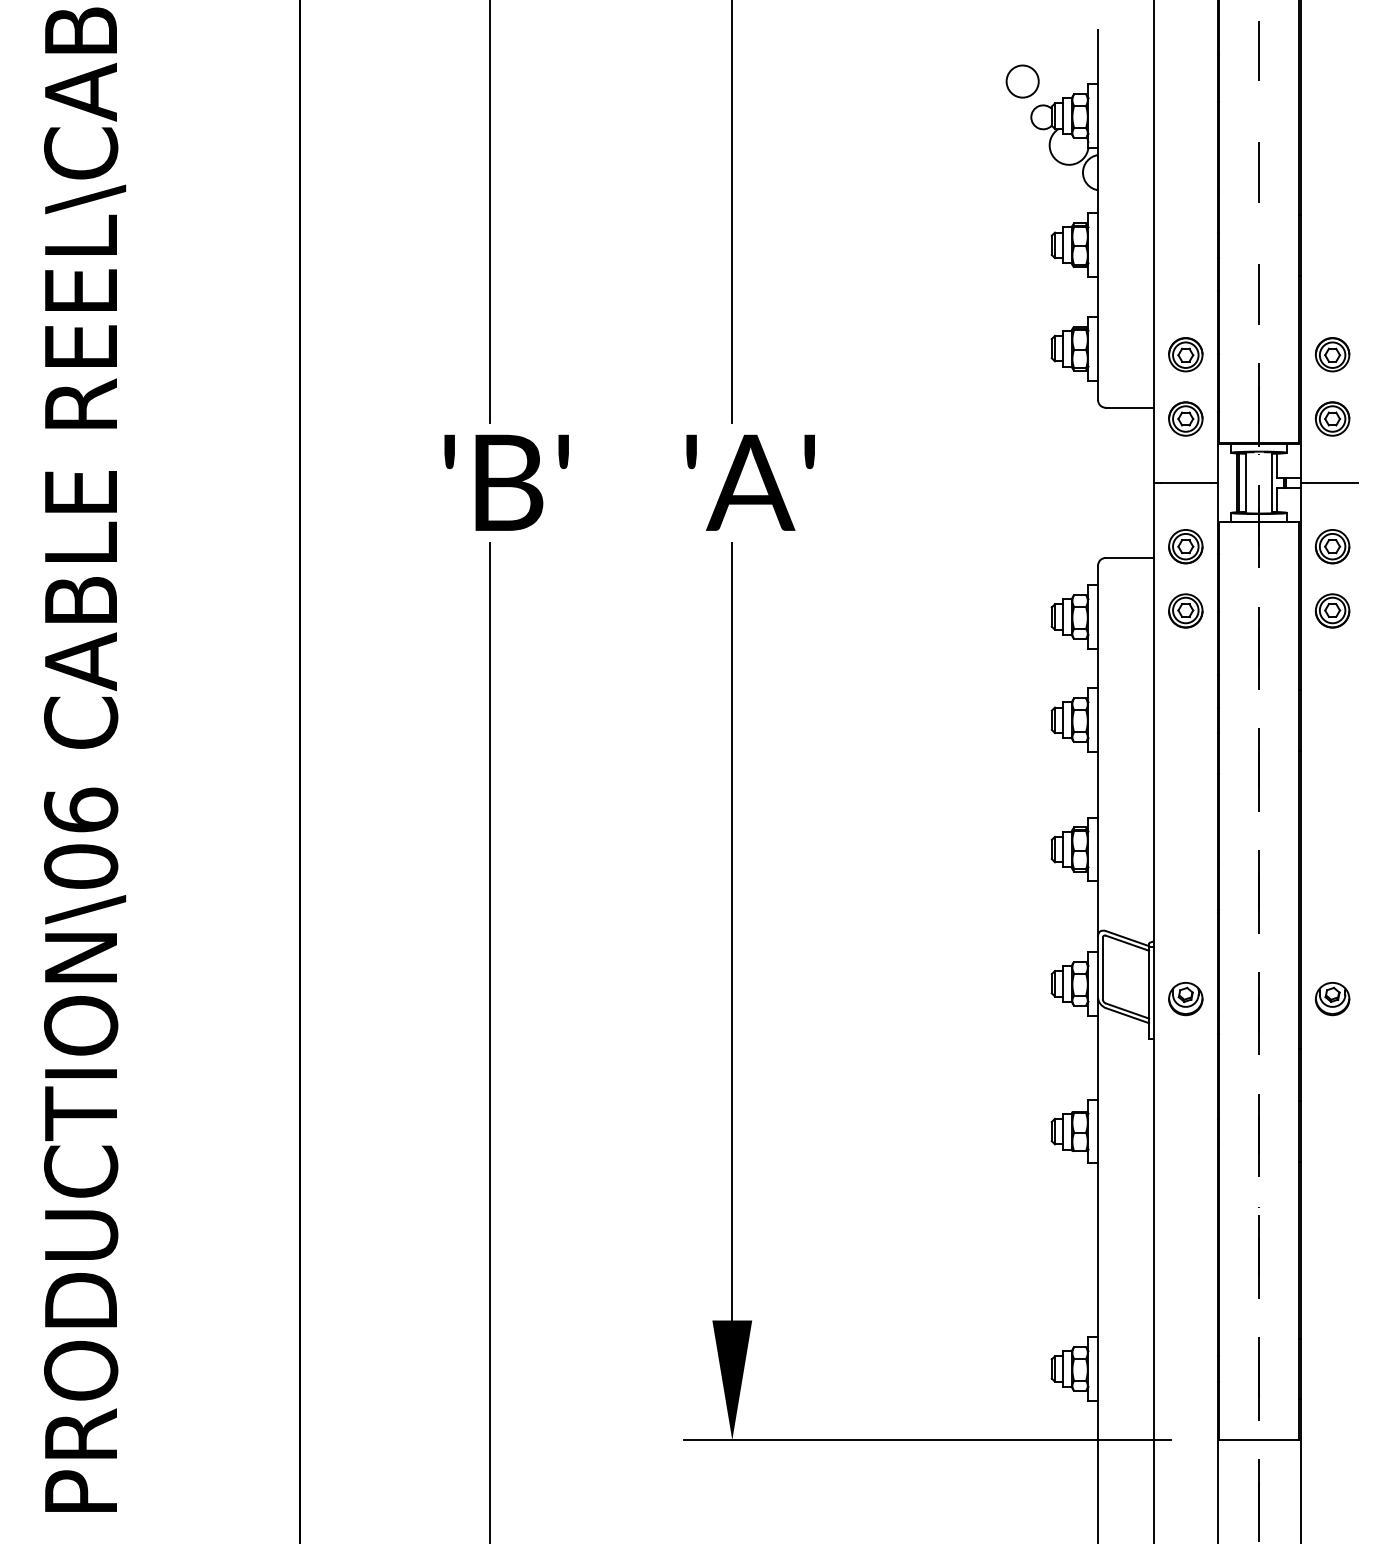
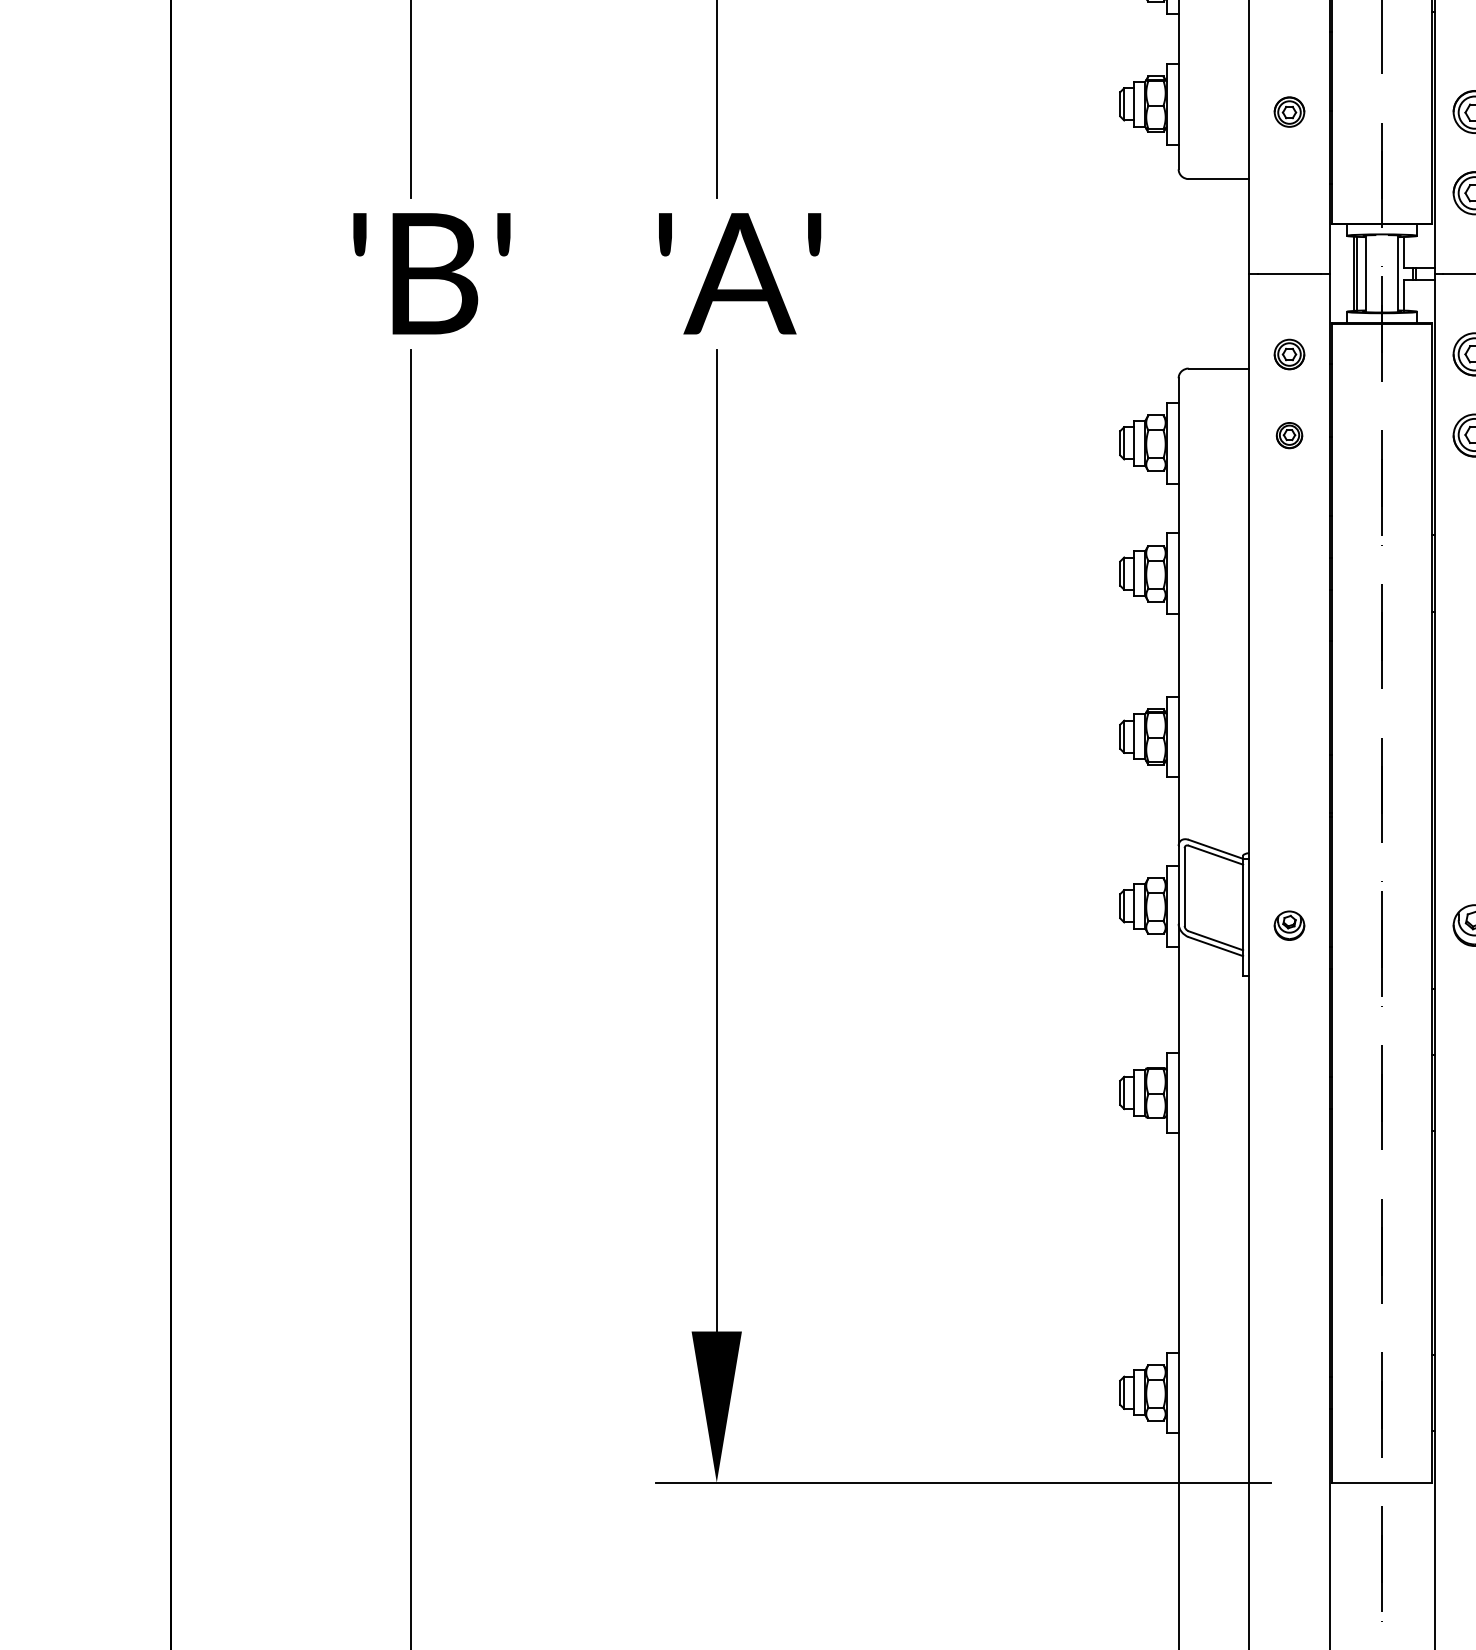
part: (1185, 354) -> (1289, 111), size x0.7
part: (1185, 418) -> (1289, 192), removed
part: (1185, 546) -> (1289, 354), size x0.7
part: (1185, 610) -> (1289, 434), size x0.6
part: (1185, 999) -> (1289, 926), size x0.7

